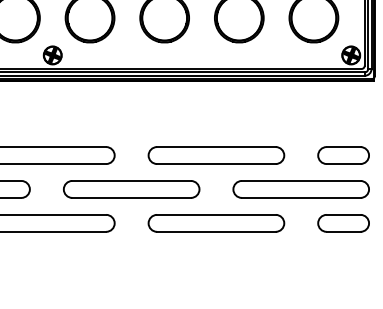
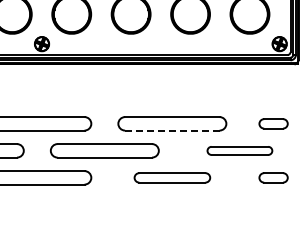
part: (343, 155) -> (273, 123), size x0.7
line: (216, 163) -> (172, 130), solid -> dashed
part: (300, 189) -> (239, 150), size x0.6
part: (216, 222) -> (172, 177), size x0.7
part: (343, 222) -> (273, 177), size x0.7

